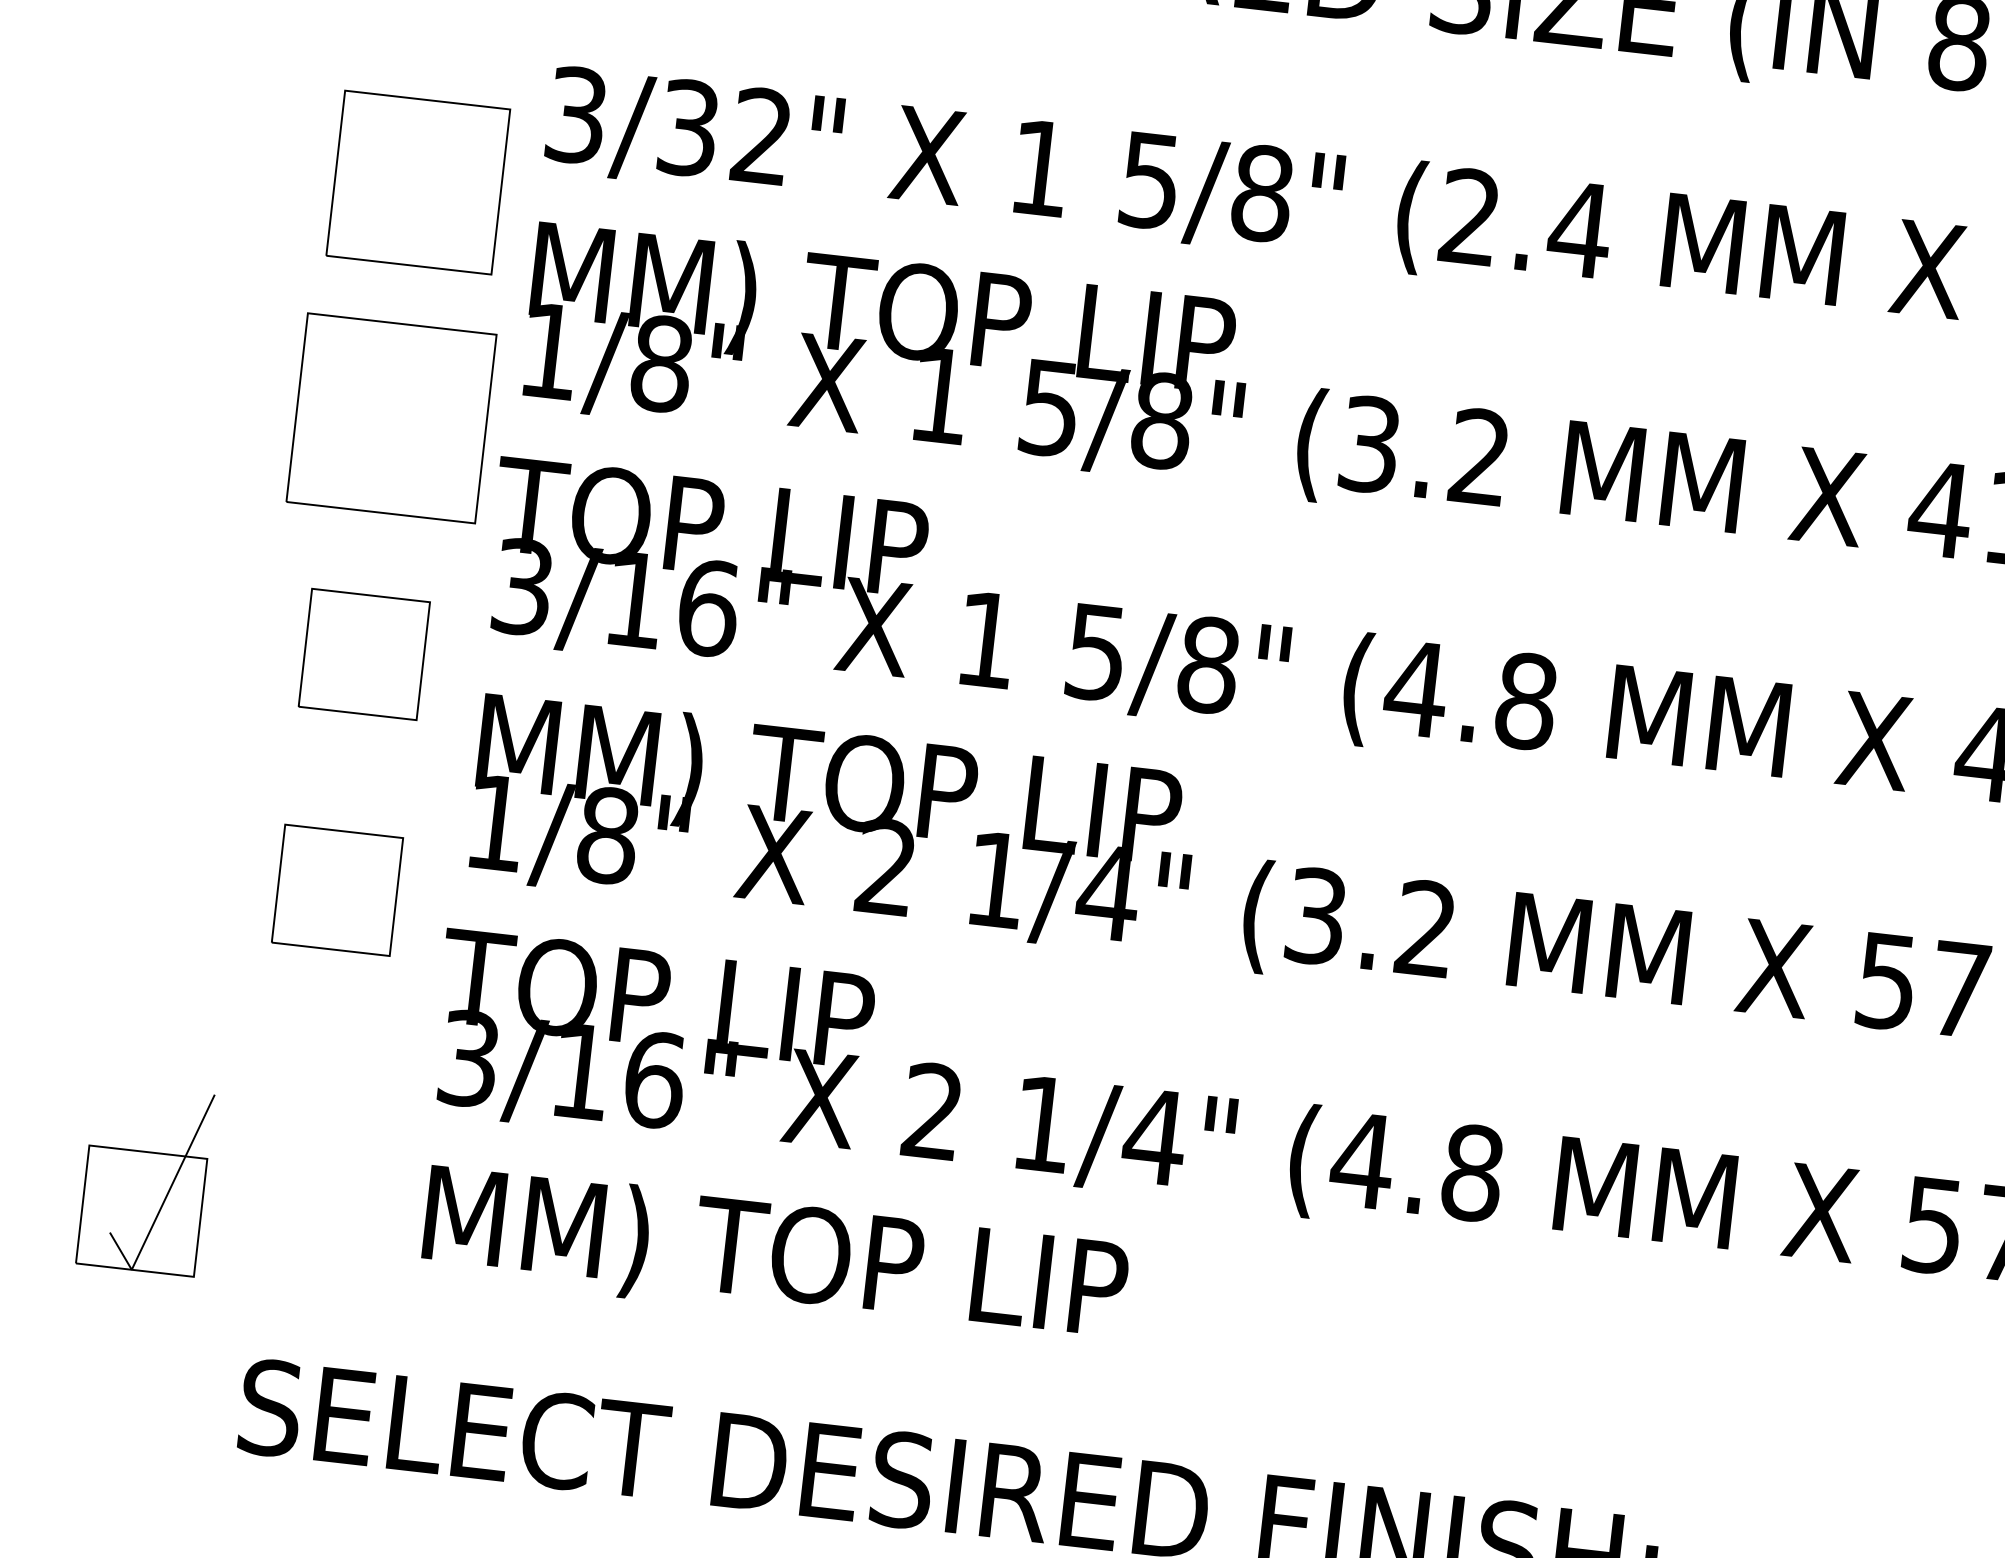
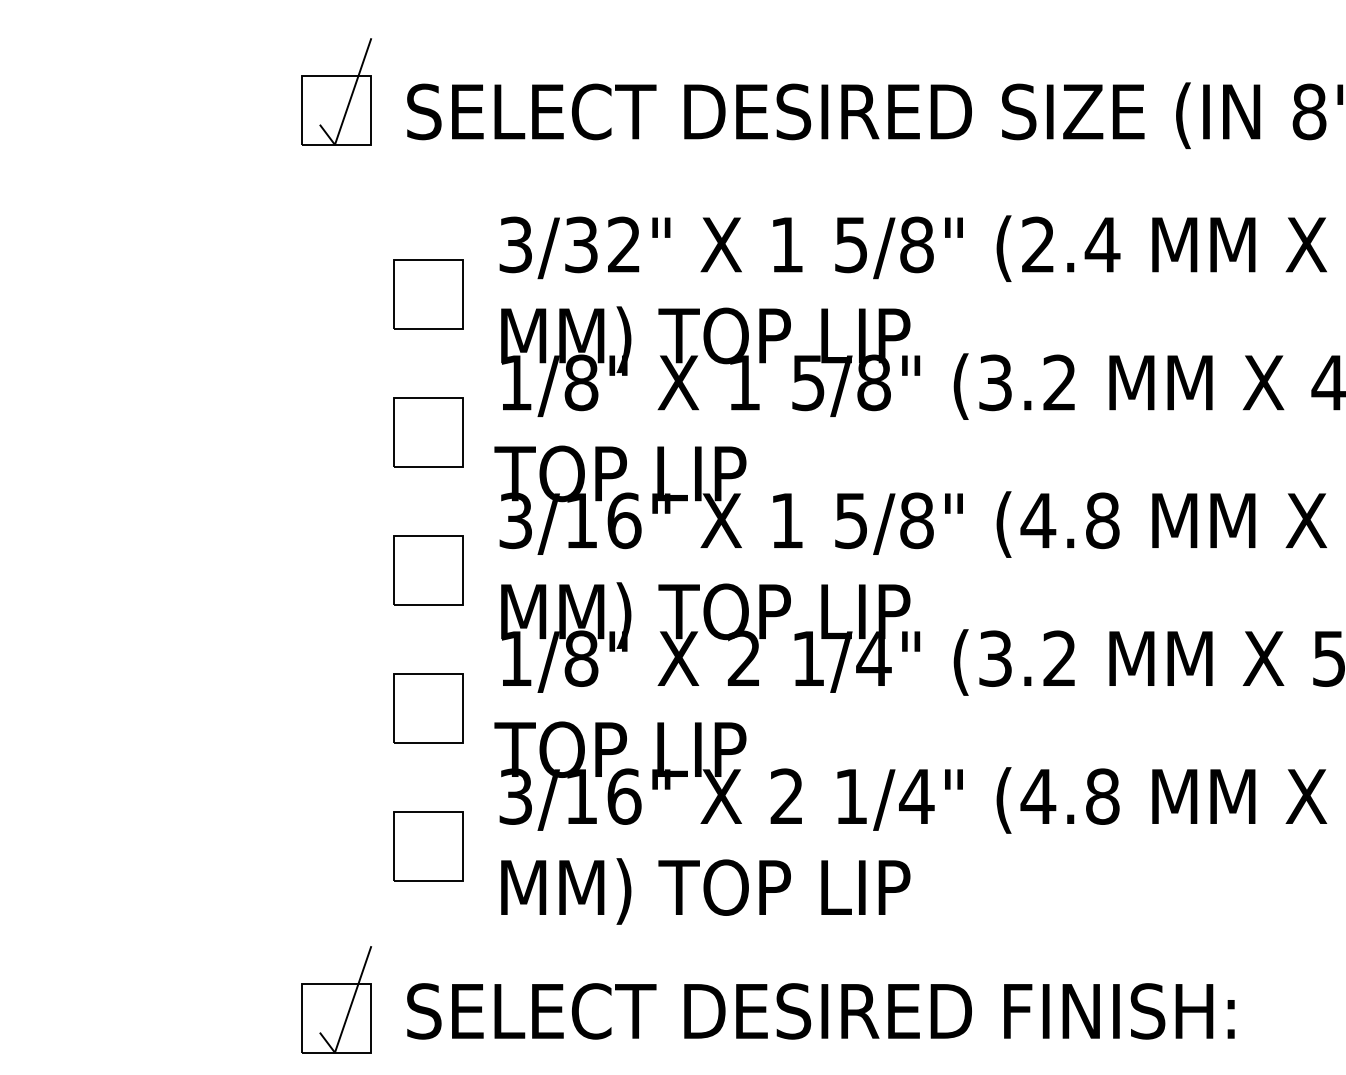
part: (417, 183) -> (428, 294), size x0.71
part: (390, 419) -> (428, 432), size x0.62
part: (310, 1126) -> (428, 846), added
part: (144, 1179) -> (336, 999), moved

